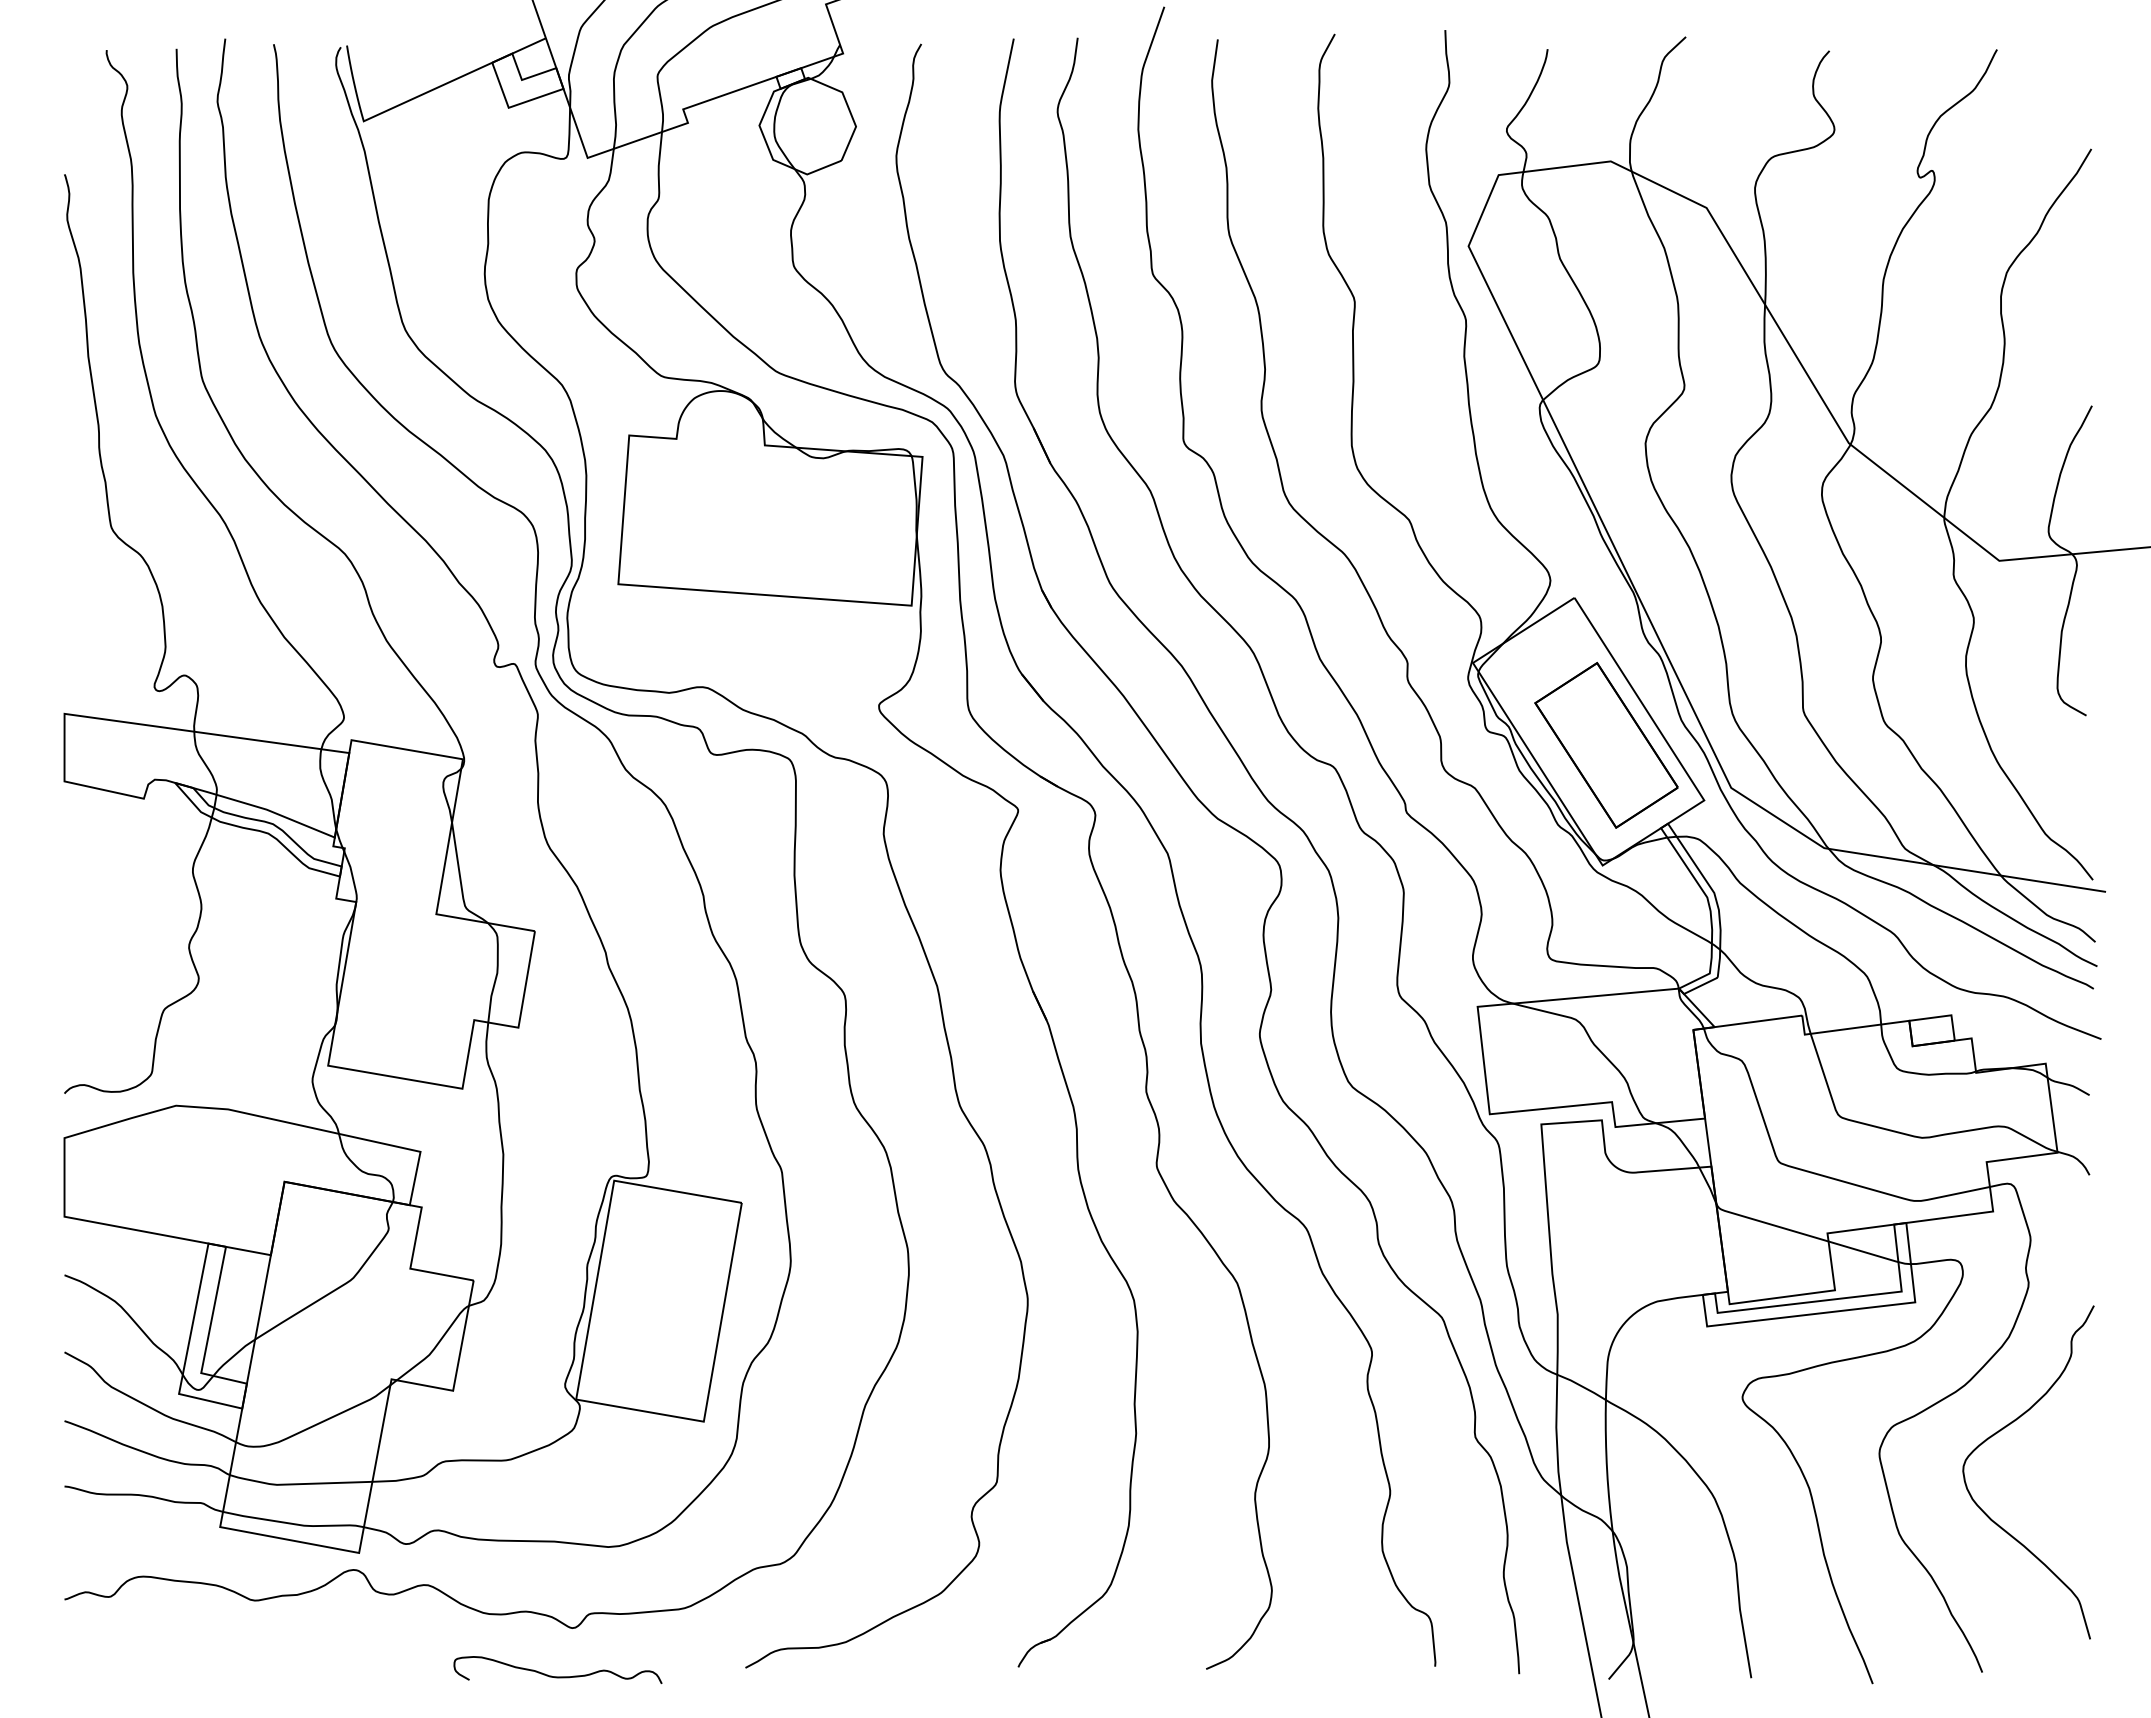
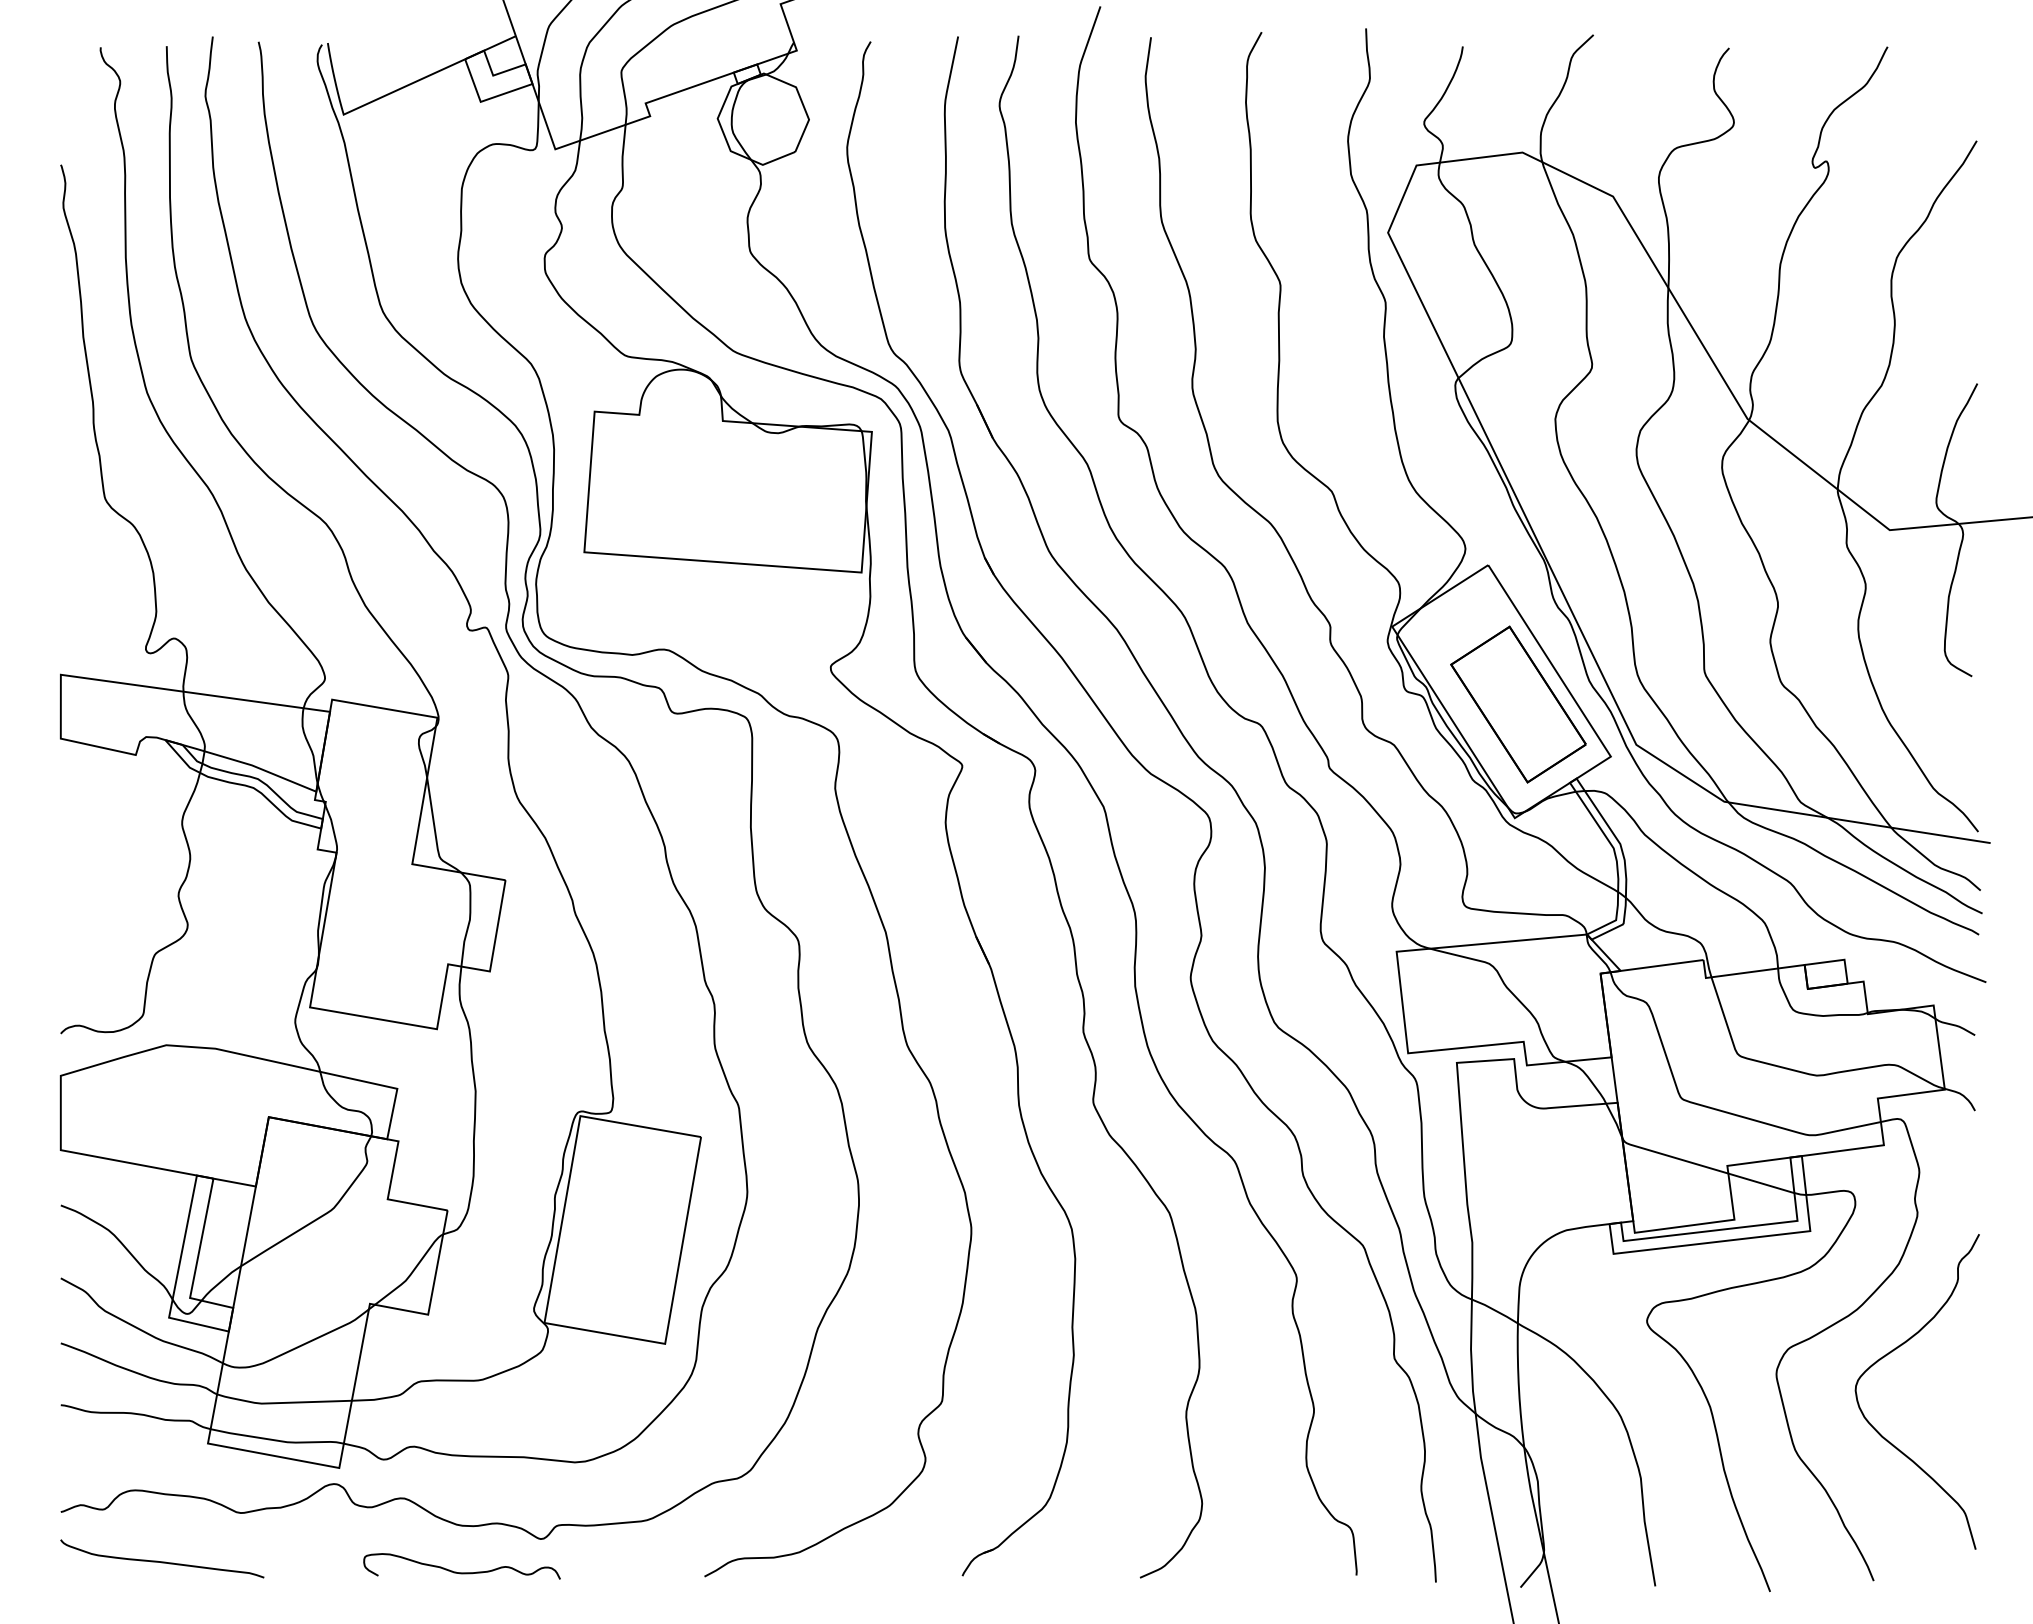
curve: (171, 1651) -> (161, 1561), added
curve: (557, 1676) -> (461, 1572), moved

